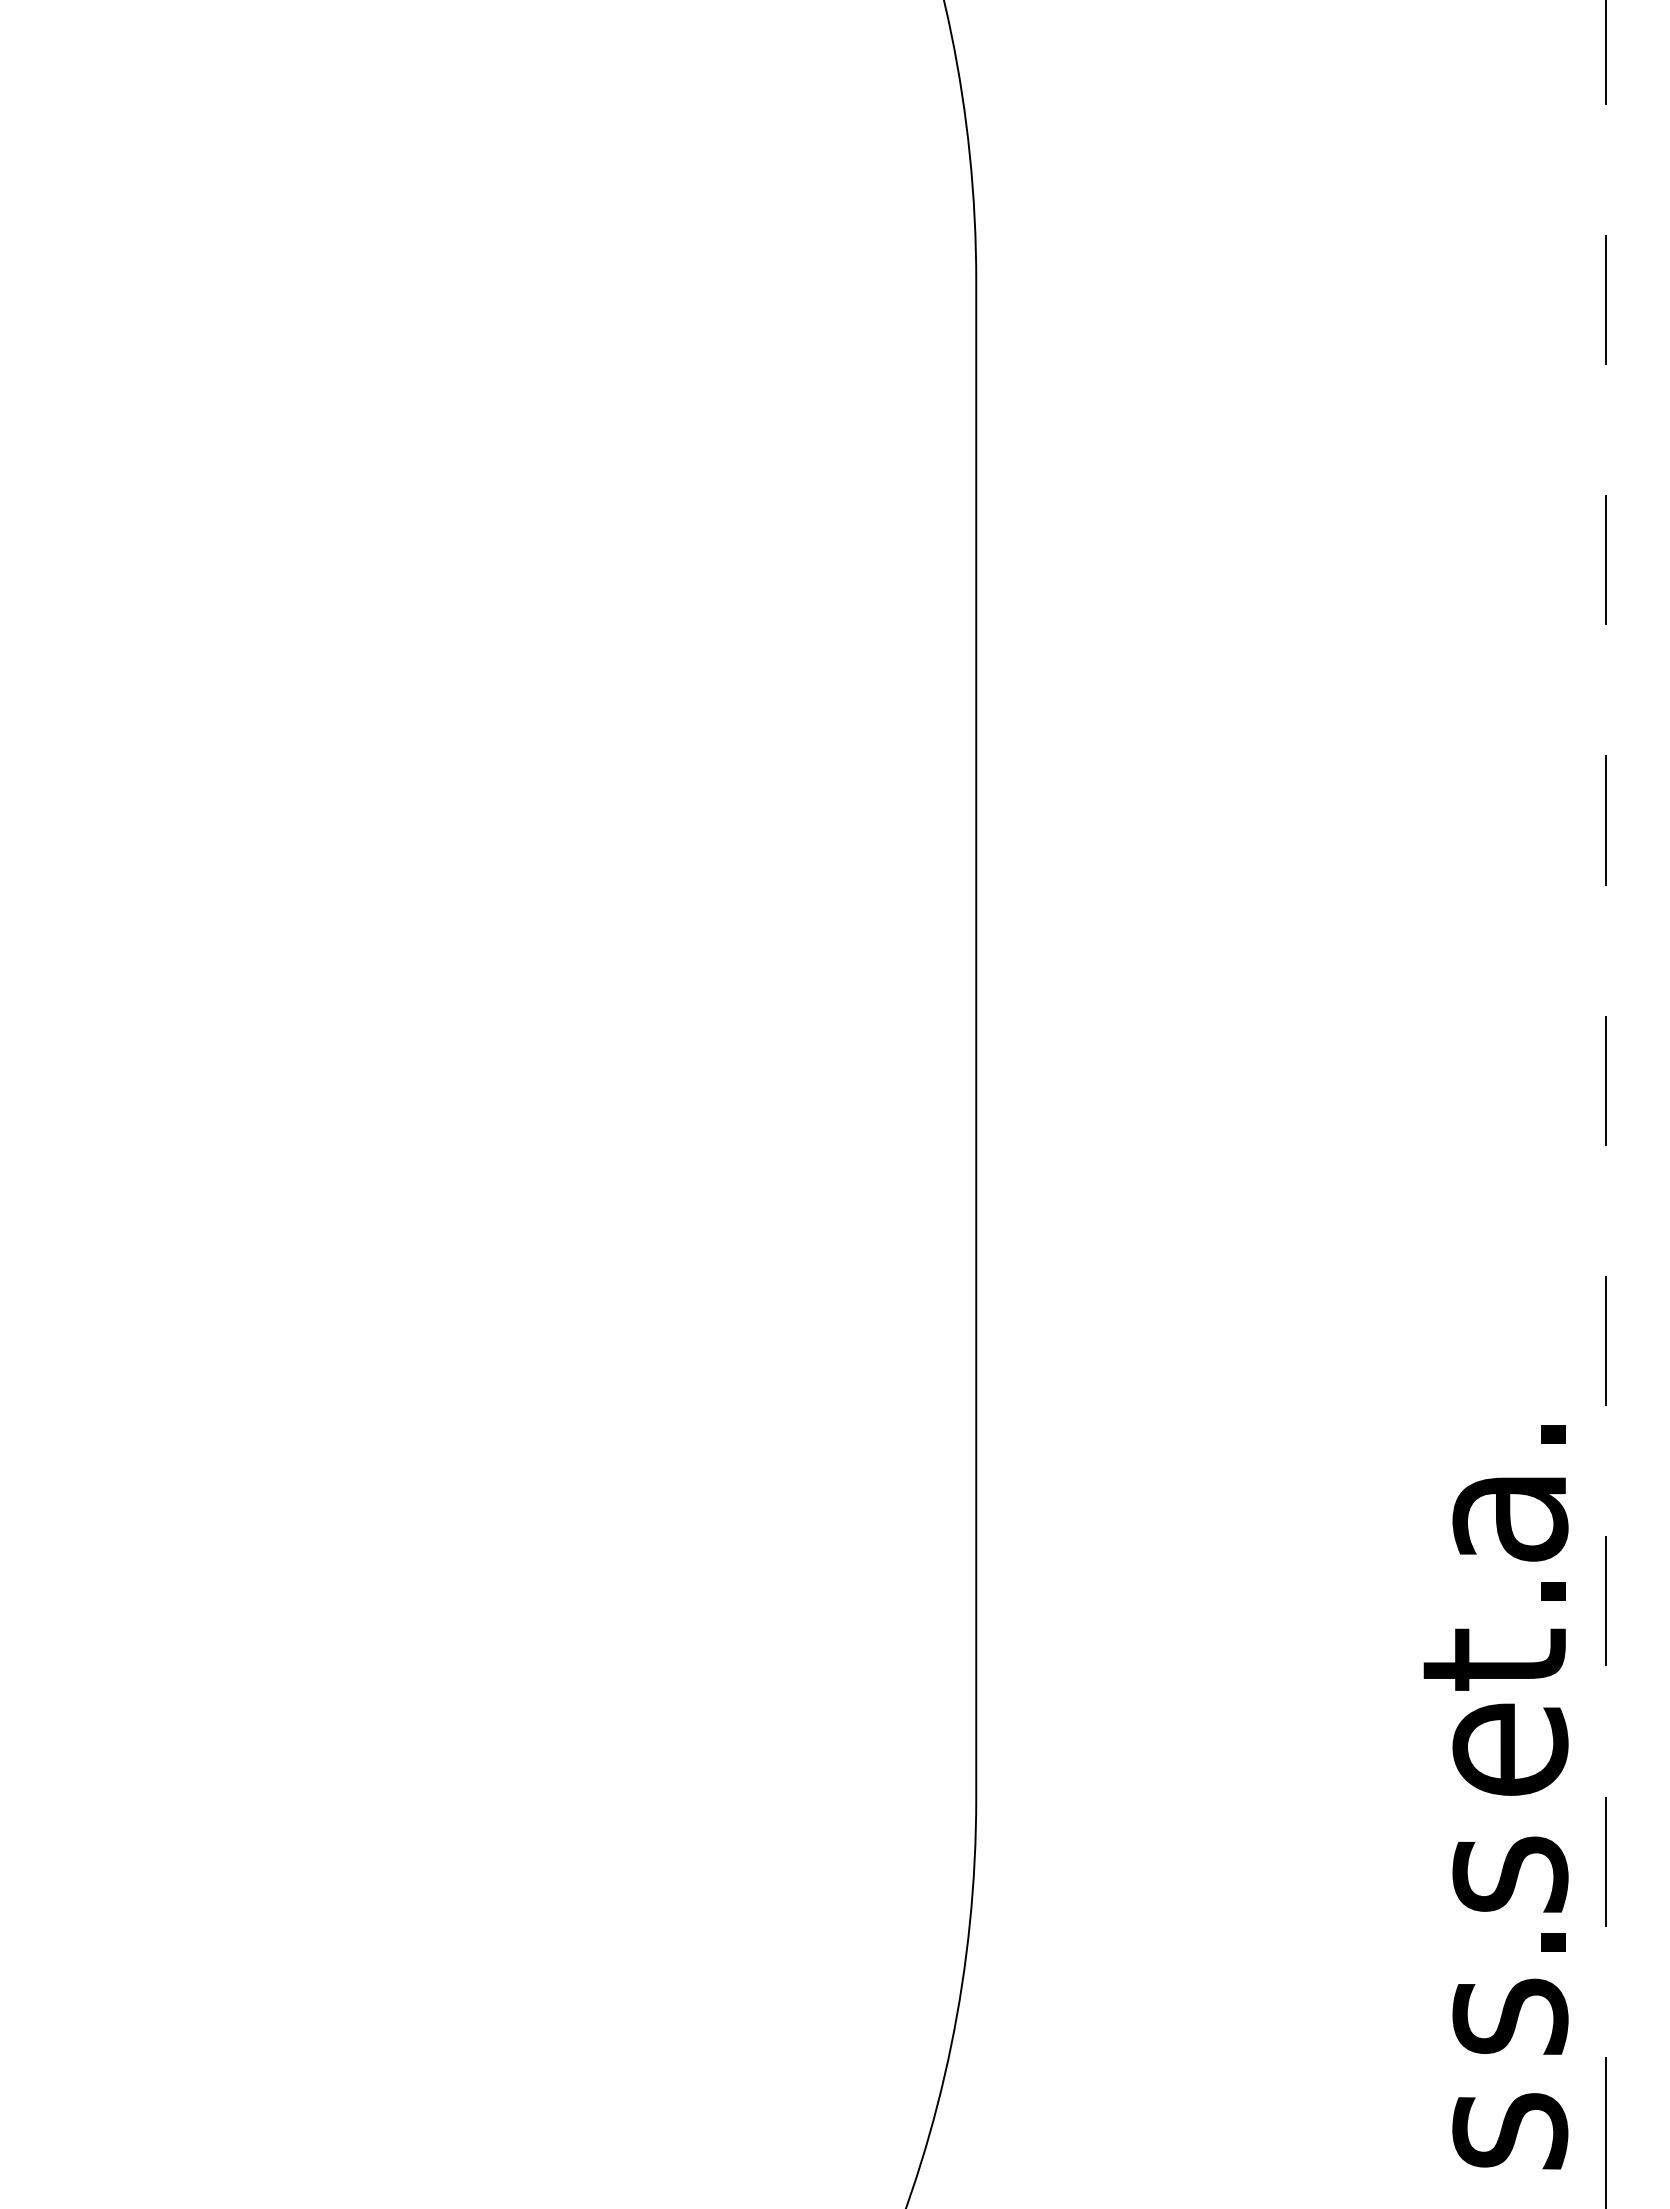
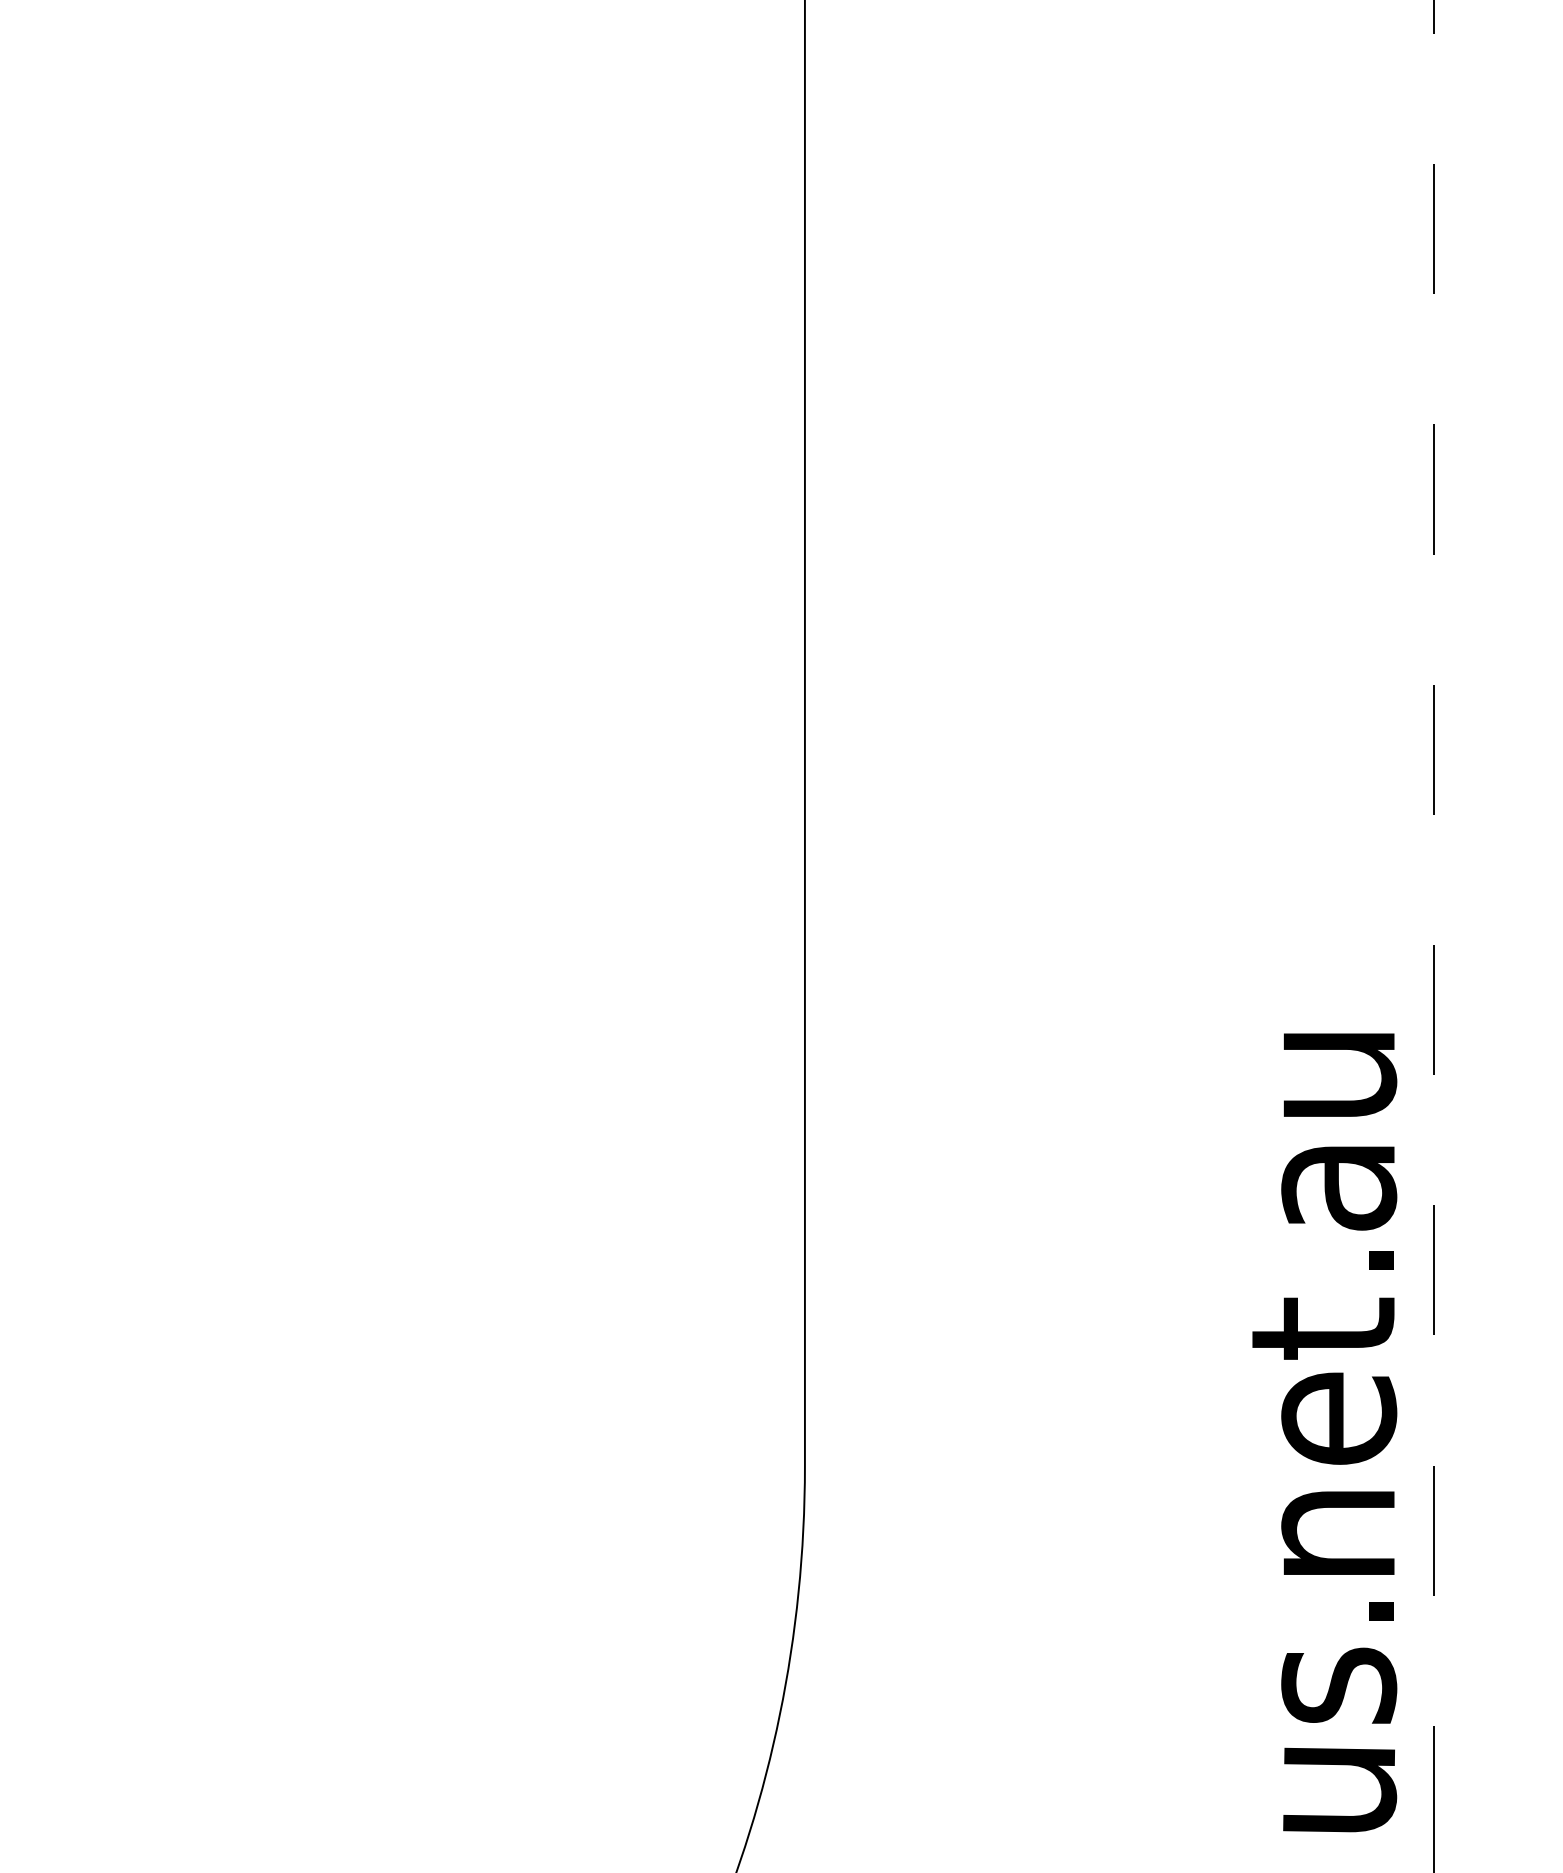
text: (1511, 1405) -> (1340, 1074), . -> u
text: (1510, 1867) -> (1339, 1536), s -> n
text: (1510, 2123) -> (1339, 1792), s -> u

